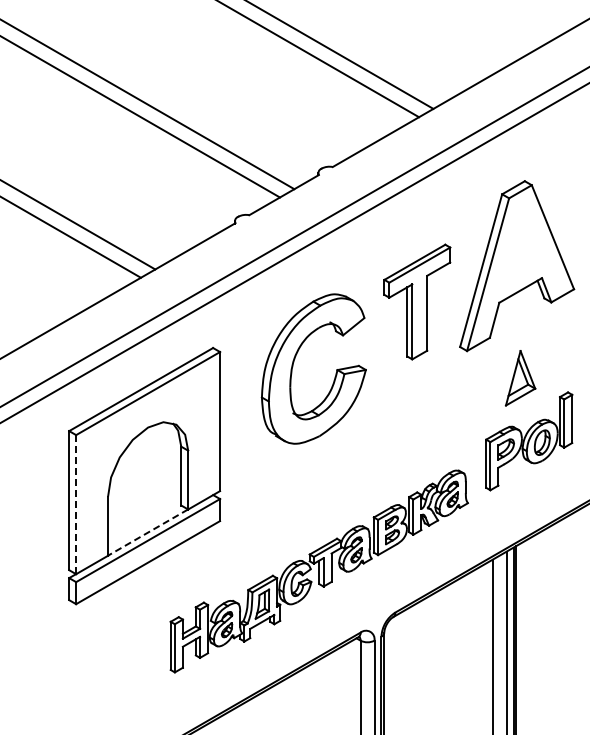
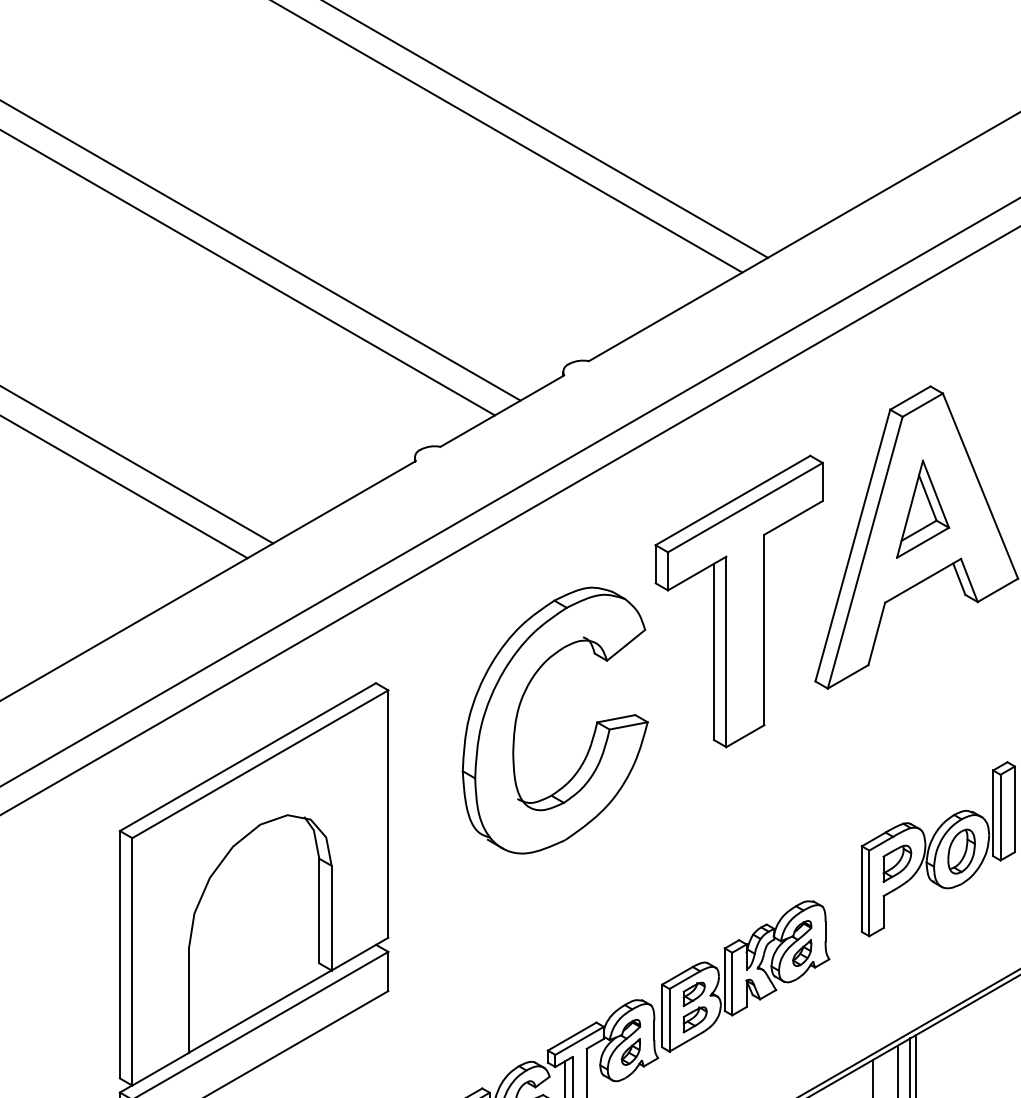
part: (417, 301) -> (739, 600), size x1.43
part: (520, 378) -> (922, 509), moved
line: (76, 504) -> (132, 961), dashed -> solid
line: (147, 532) -> (259, 1011), dashed -> solid

